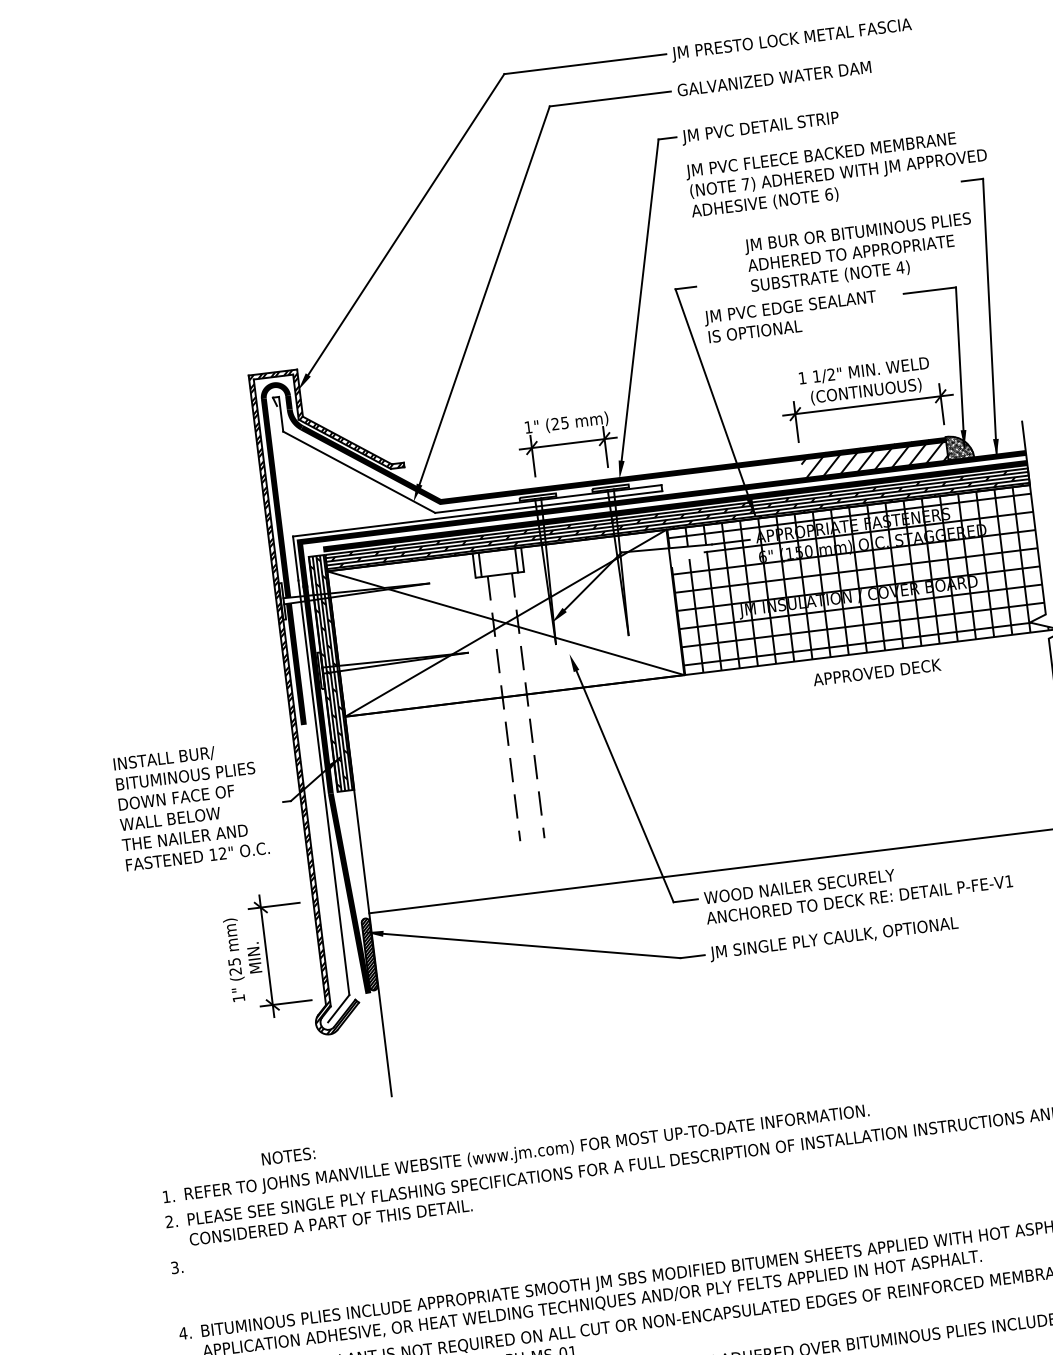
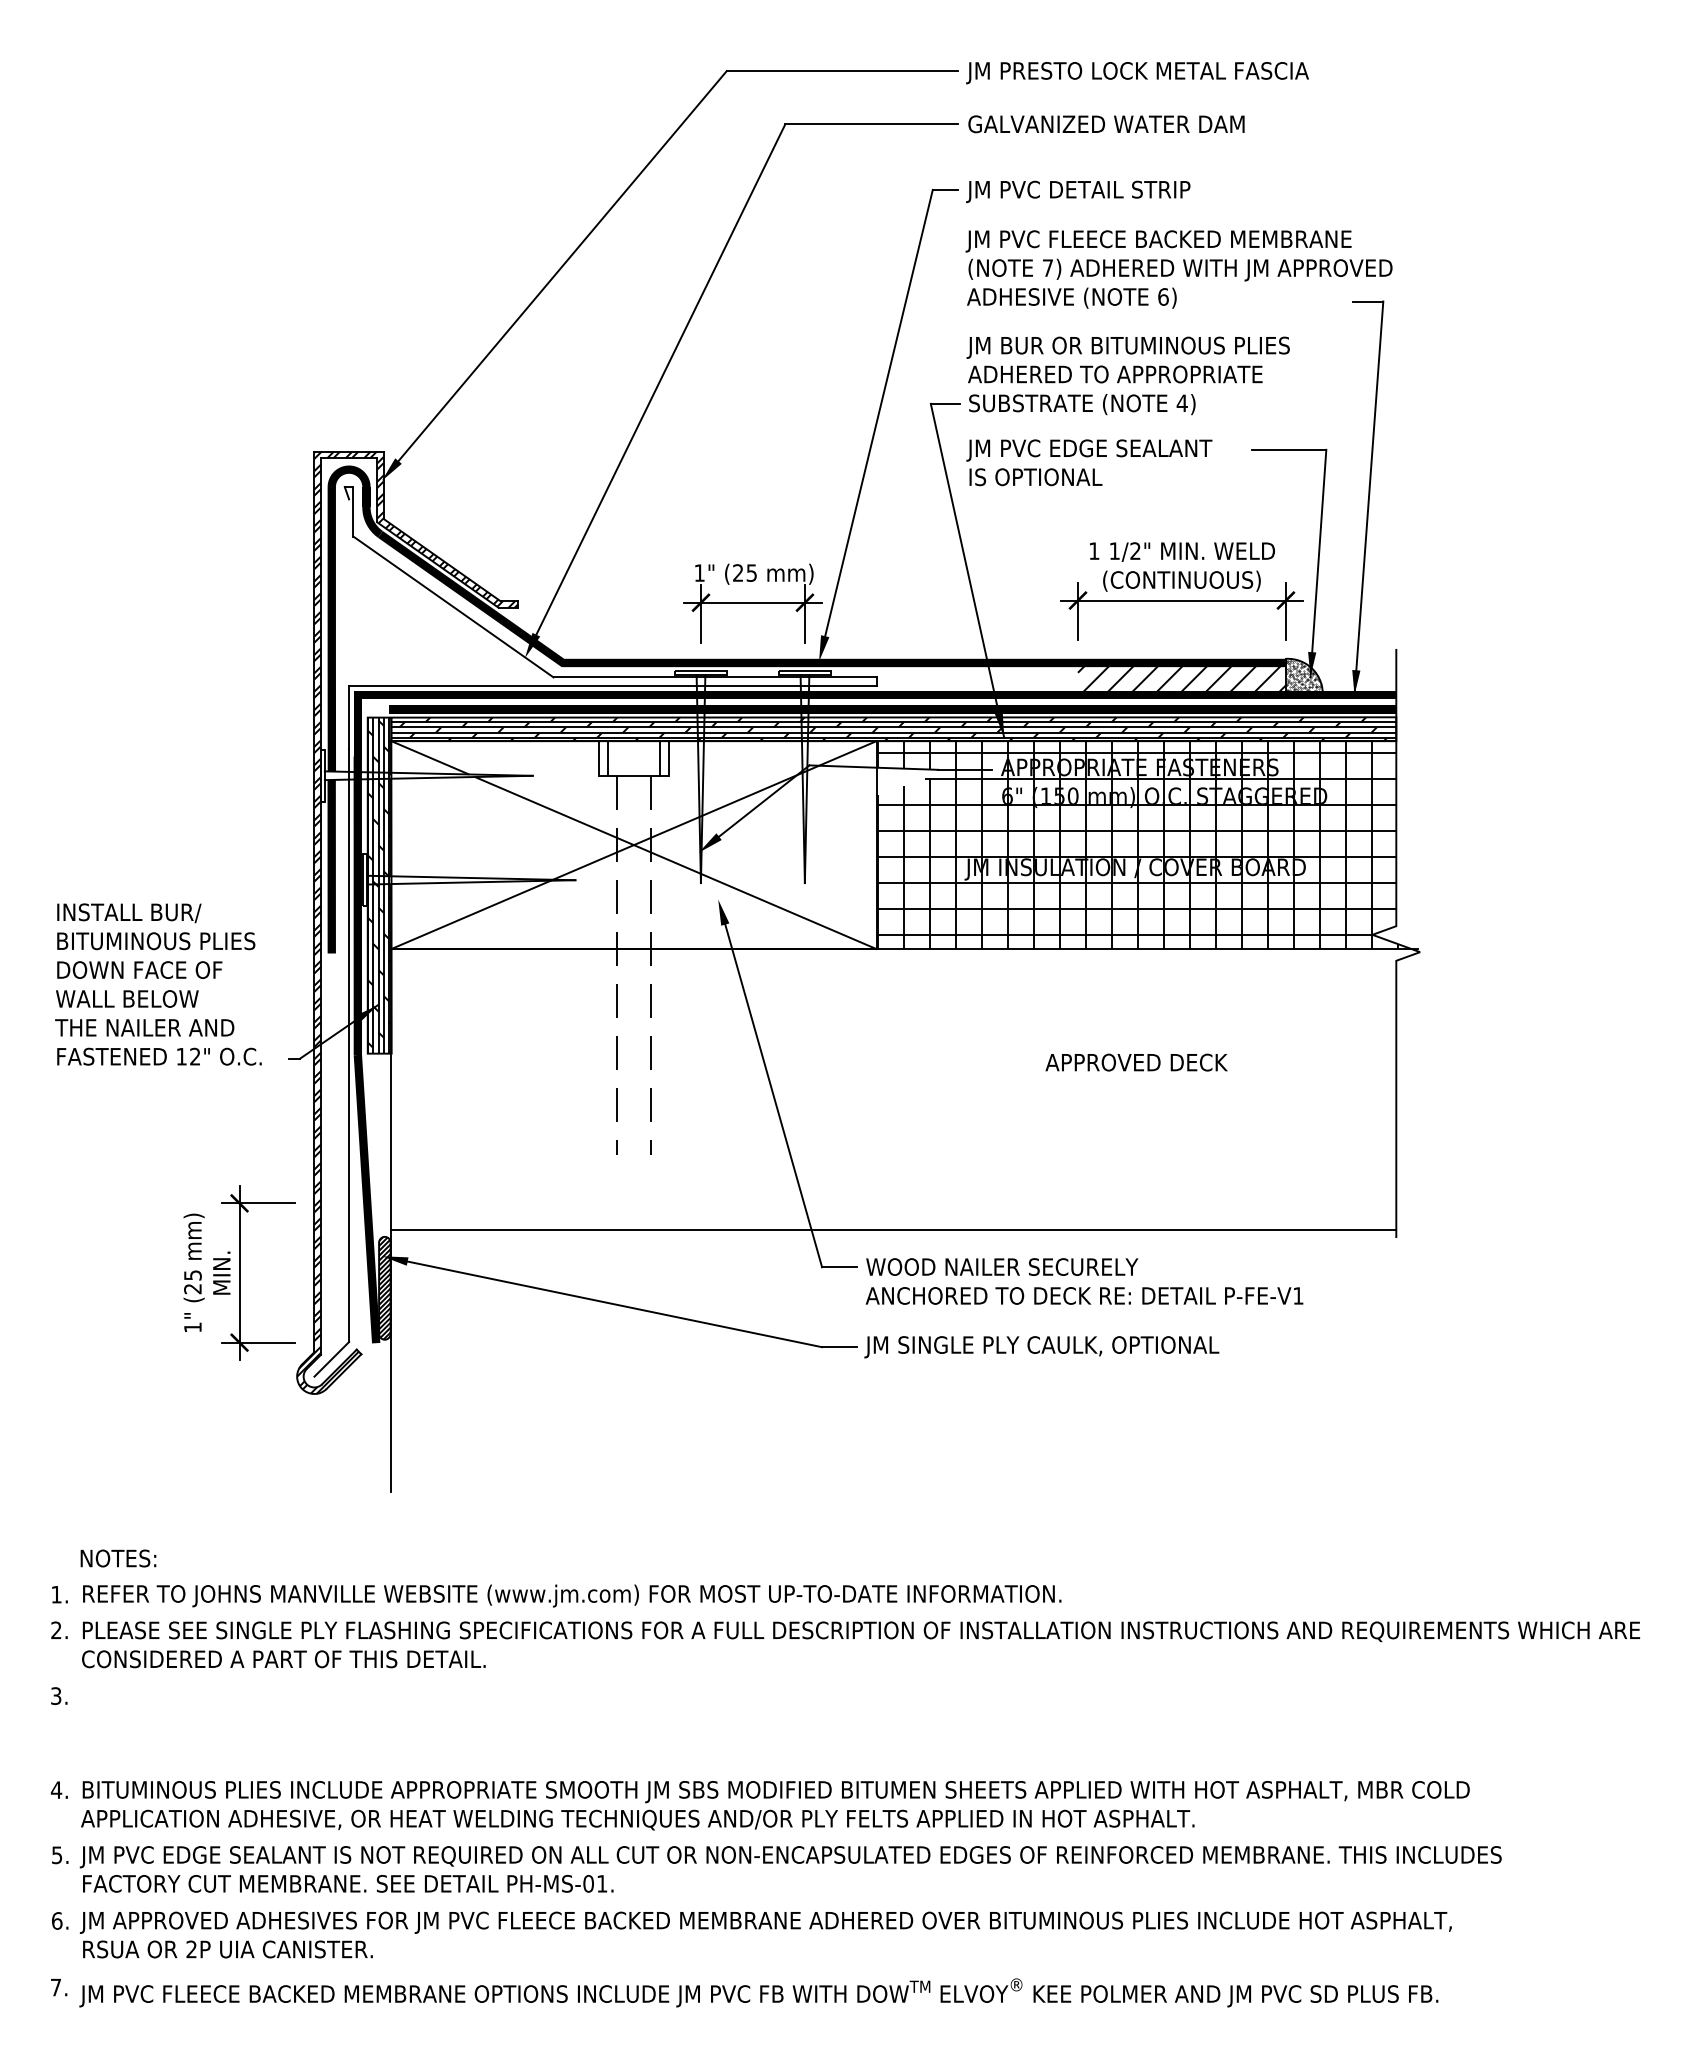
text: (859, 252) -> (1127, 375), moved
text: (877, 672) -> (1136, 1062), moved
text: (190, 806) -> (158, 984), moved
text: (288, 1156) -> (118, 1558), moved

